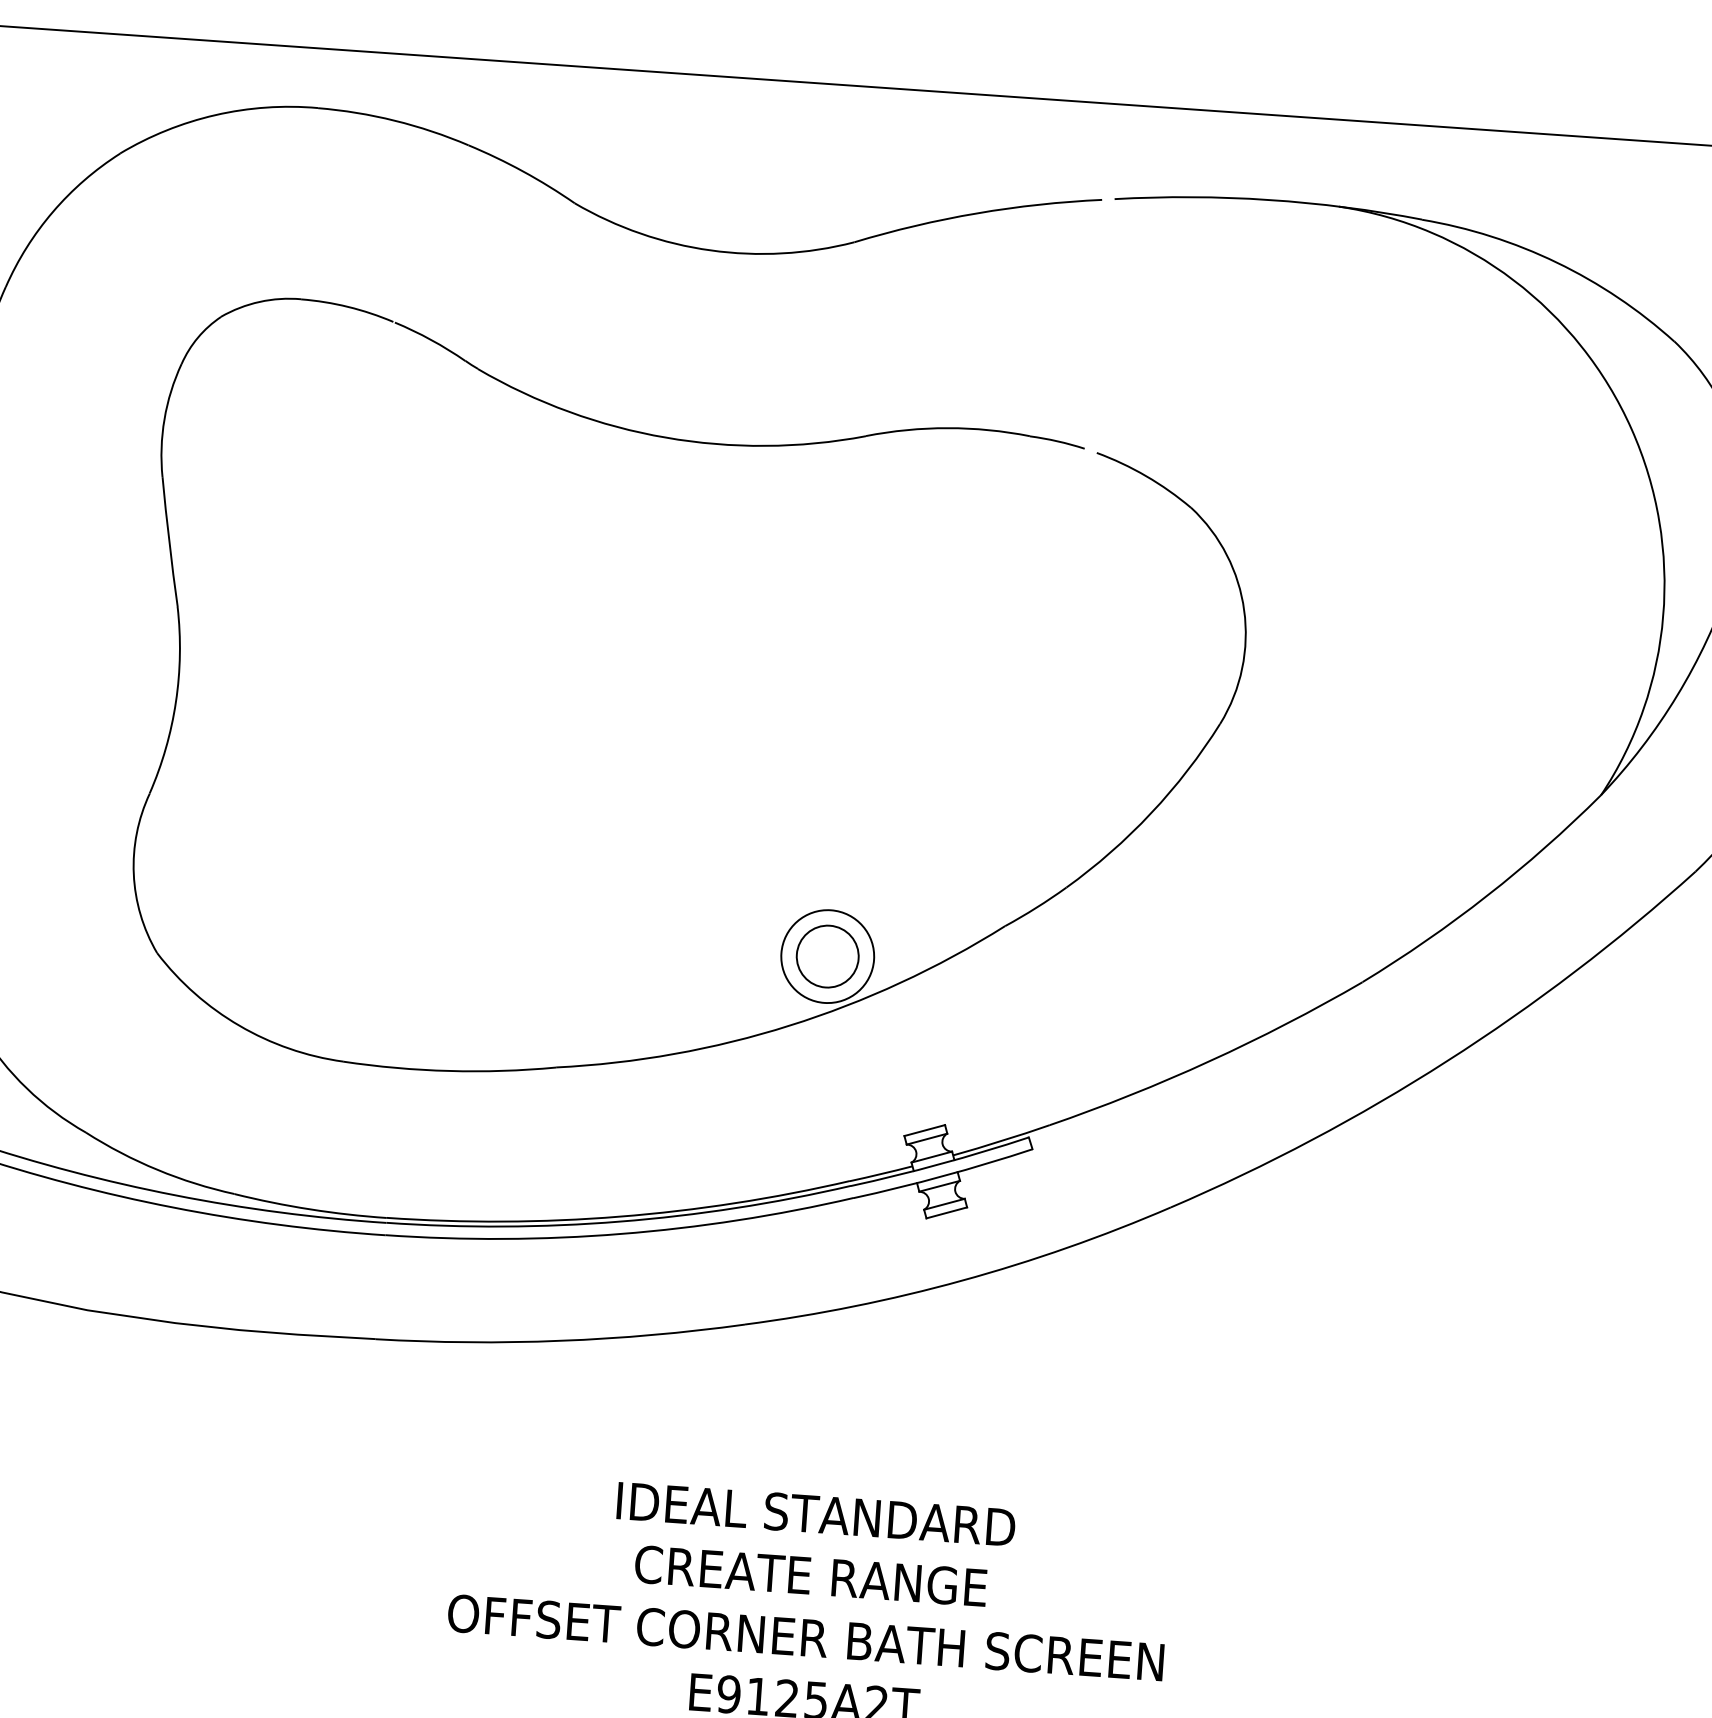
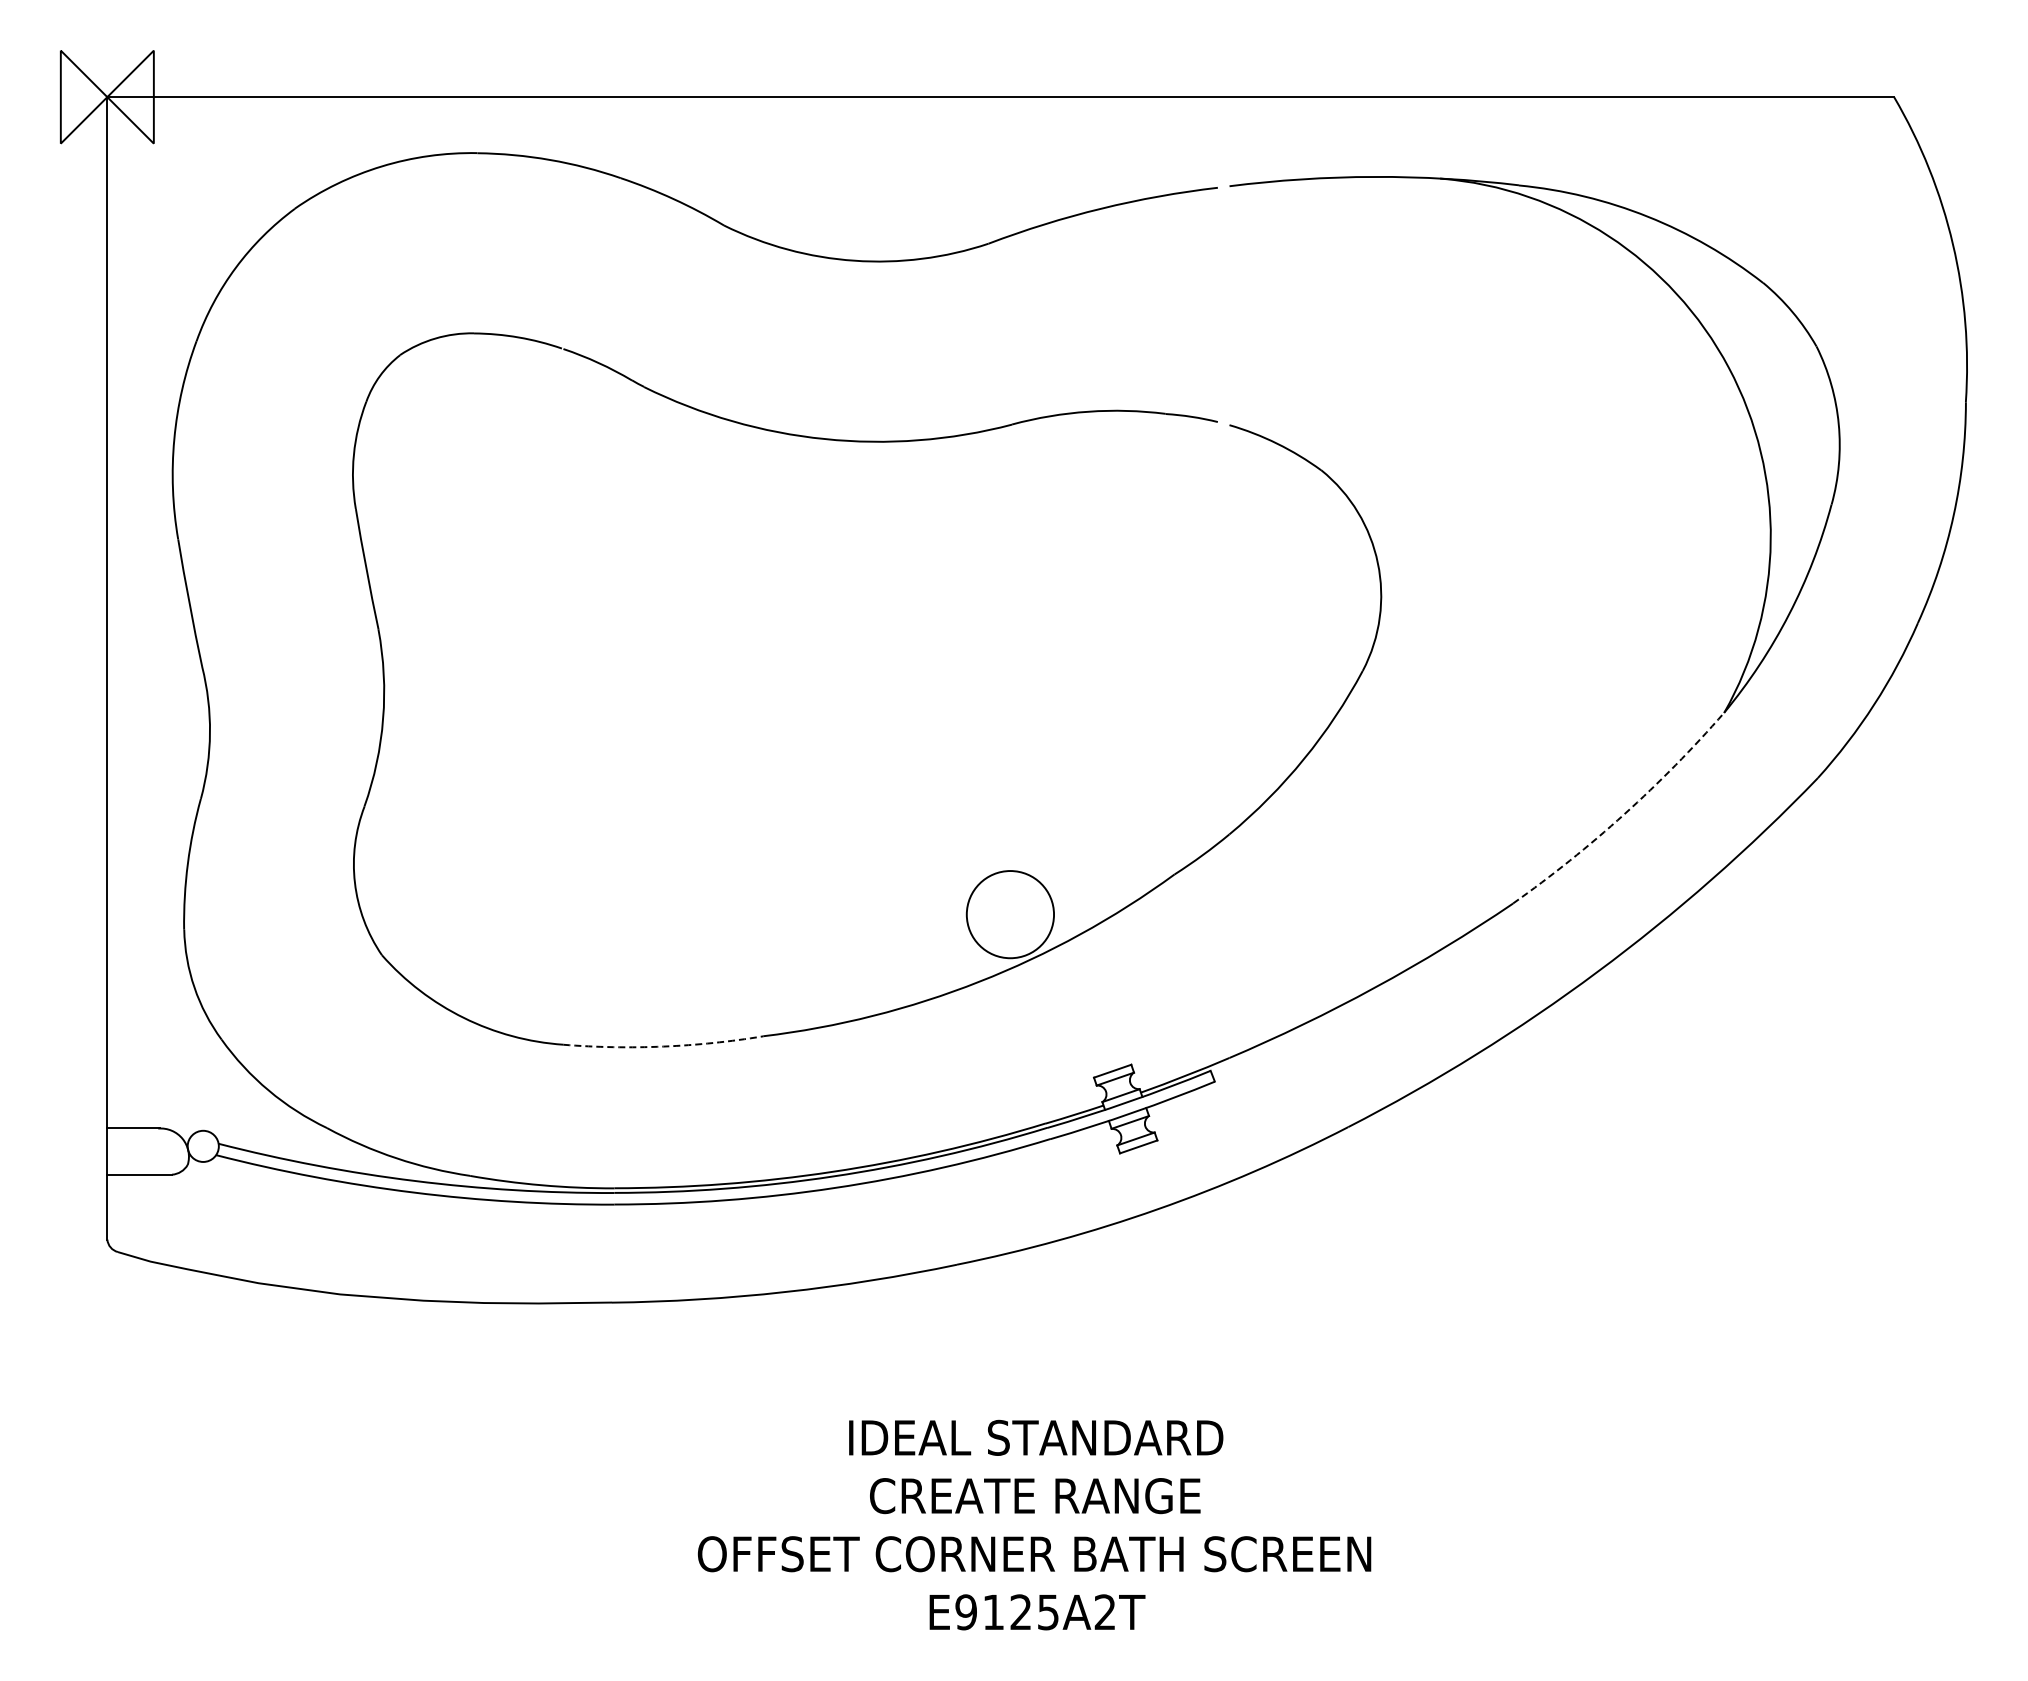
arc: (1487, 895) -> (1624, 814), solid -> dashed
circle: (827, 956) -> (1010, 914), removed
arc: (449, 1070) -> (663, 1046), solid -> dashed

